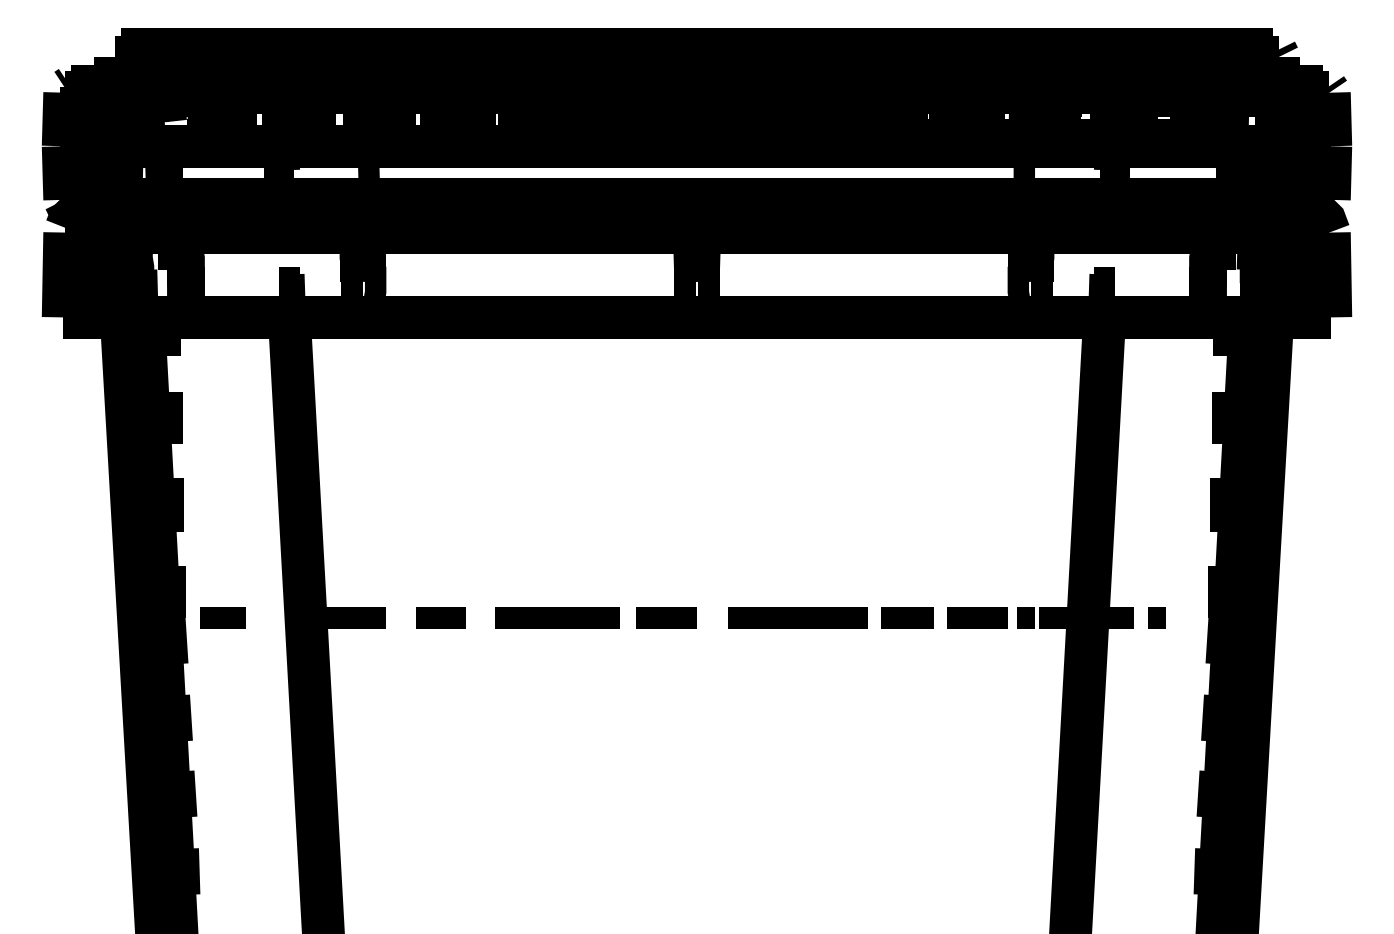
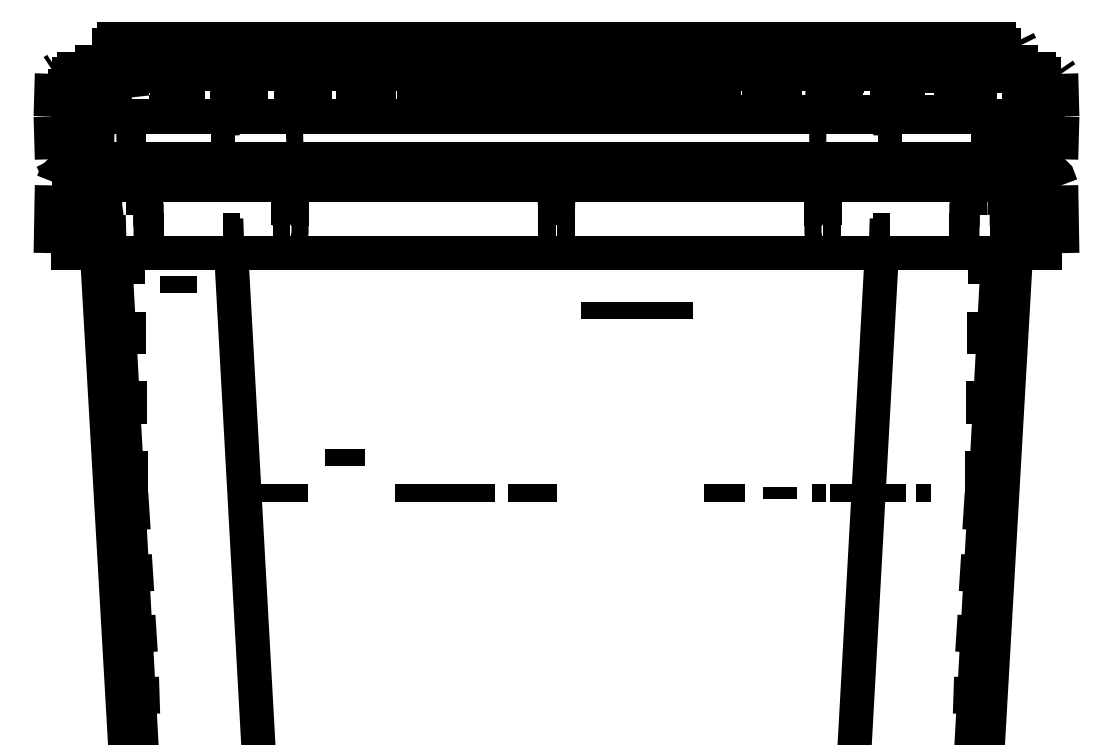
curve: (222, 617) -> (177, 284), moved
part: (440, 617) -> (344, 457), moved
part: (797, 617) -> (636, 309), moved
part: (977, 617) -> (780, 492), size x0.7

